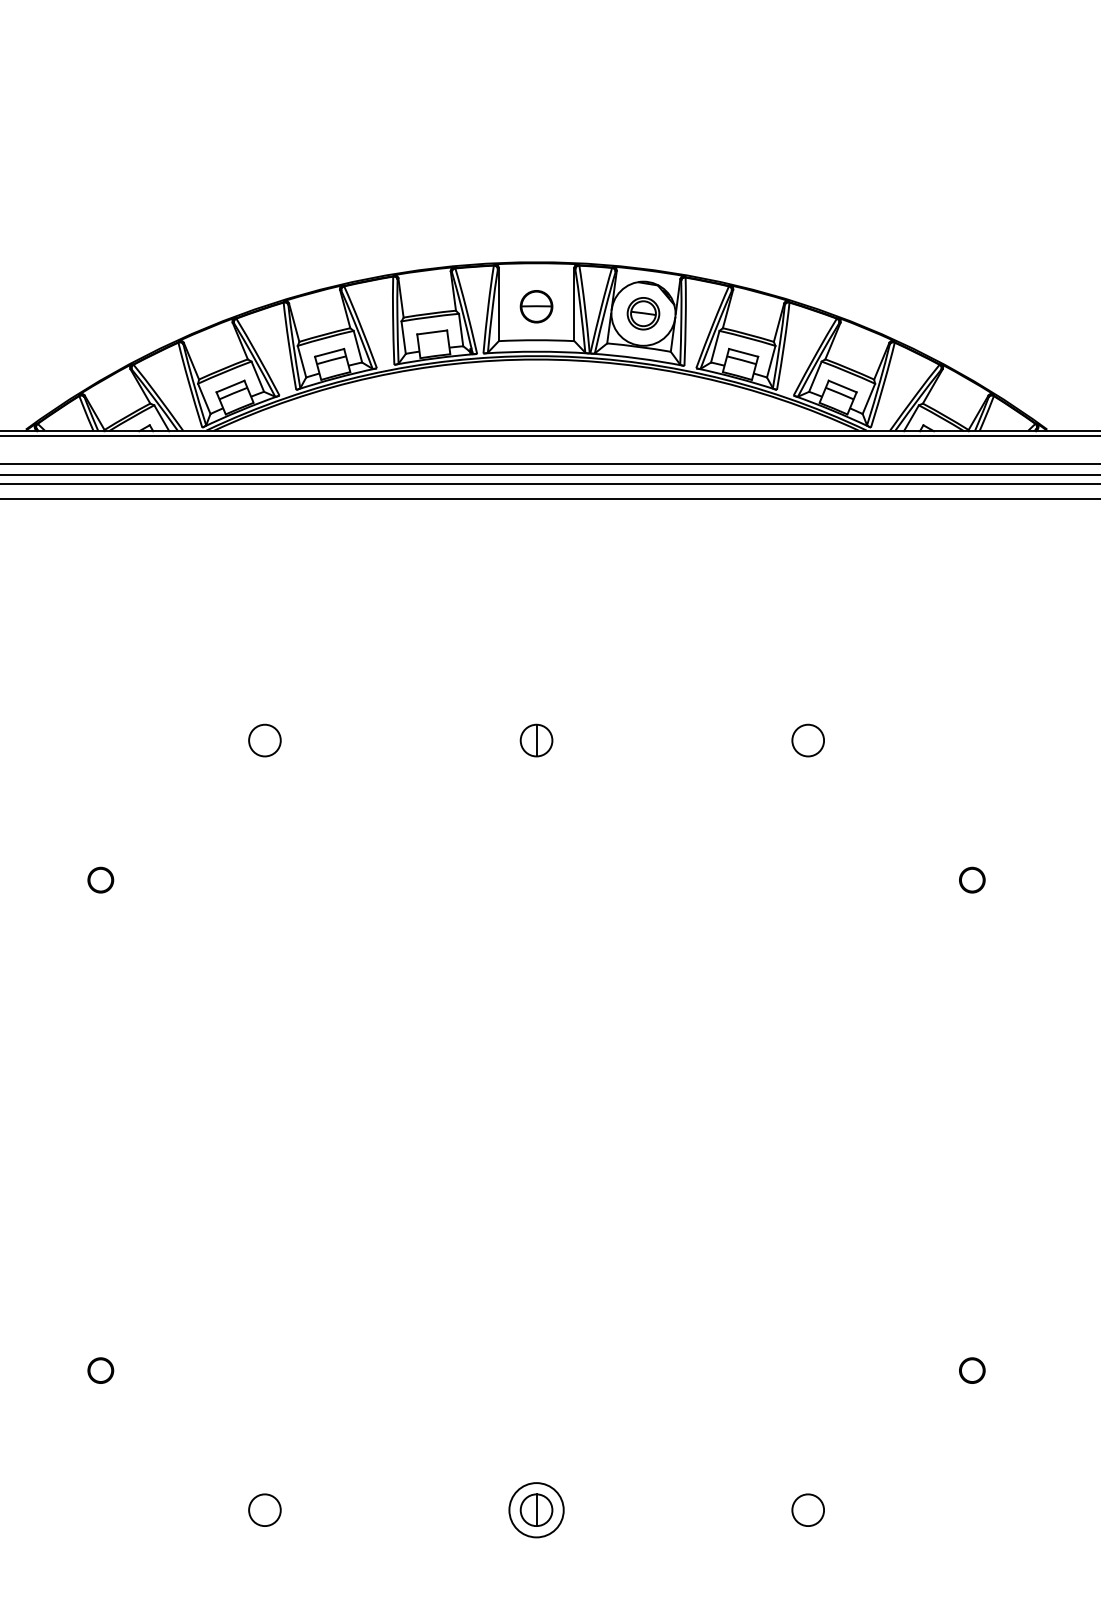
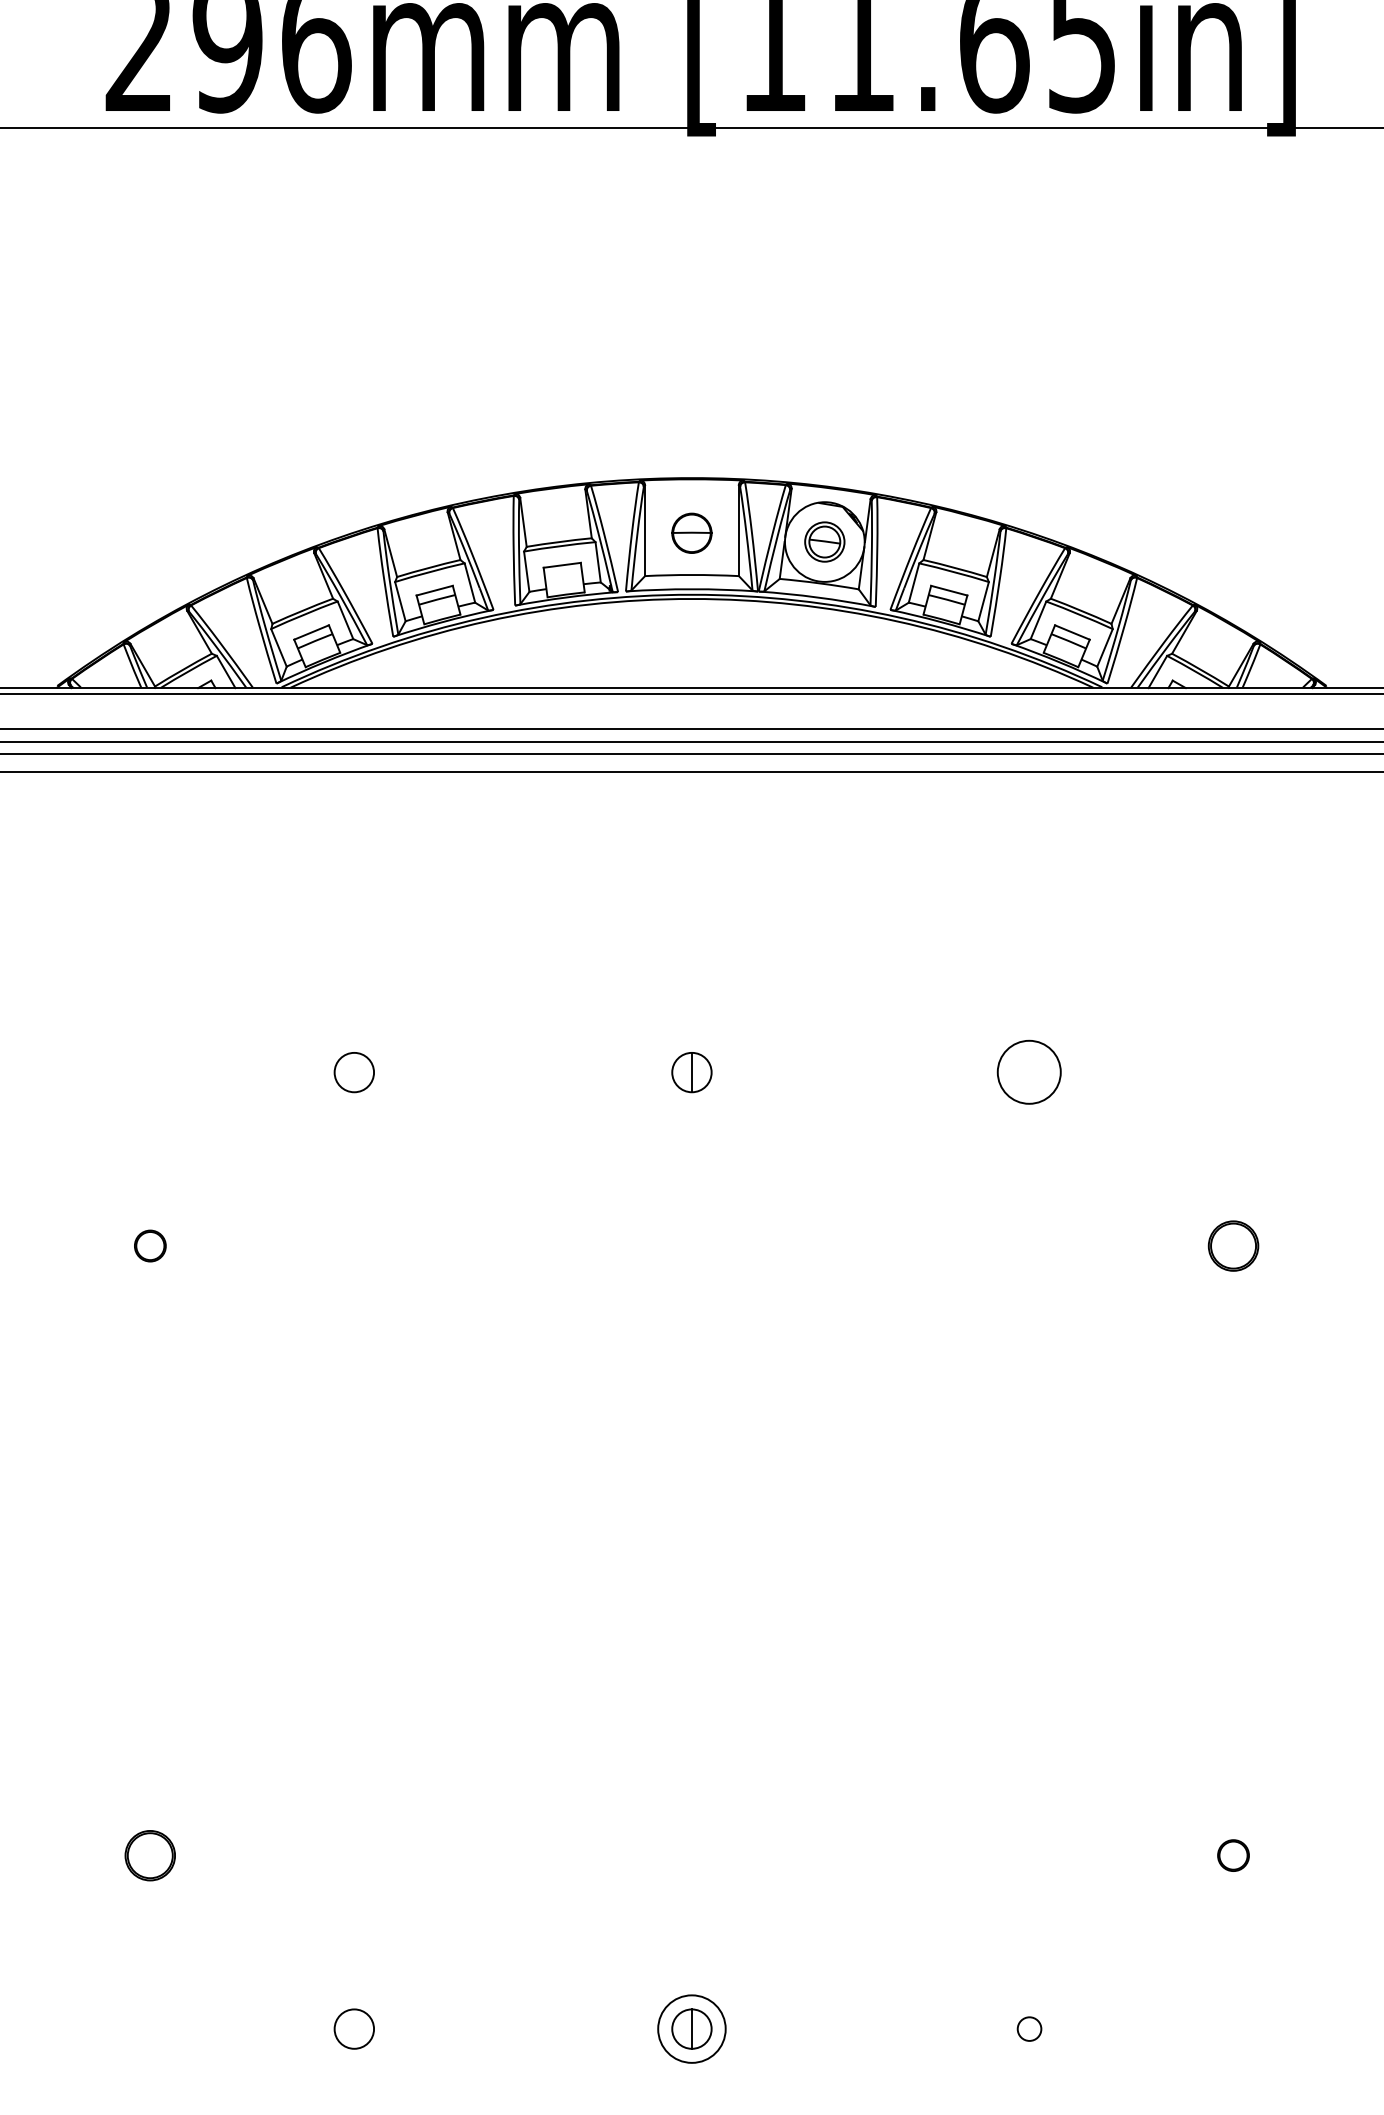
circle: (808, 740) -> (1029, 1072), size x1.6
part: (972, 879) -> (1233, 1245), size x1.6
circle: (100, 1370) -> (150, 1855), size x1.6
circle: (808, 1509) -> (1029, 2028), size x0.6

